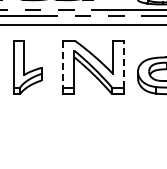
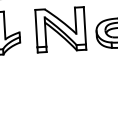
line: (123, 63) -> (84, 25), dashed -> solid
line: (63, 64) -> (36, 28), dashed -> solid

